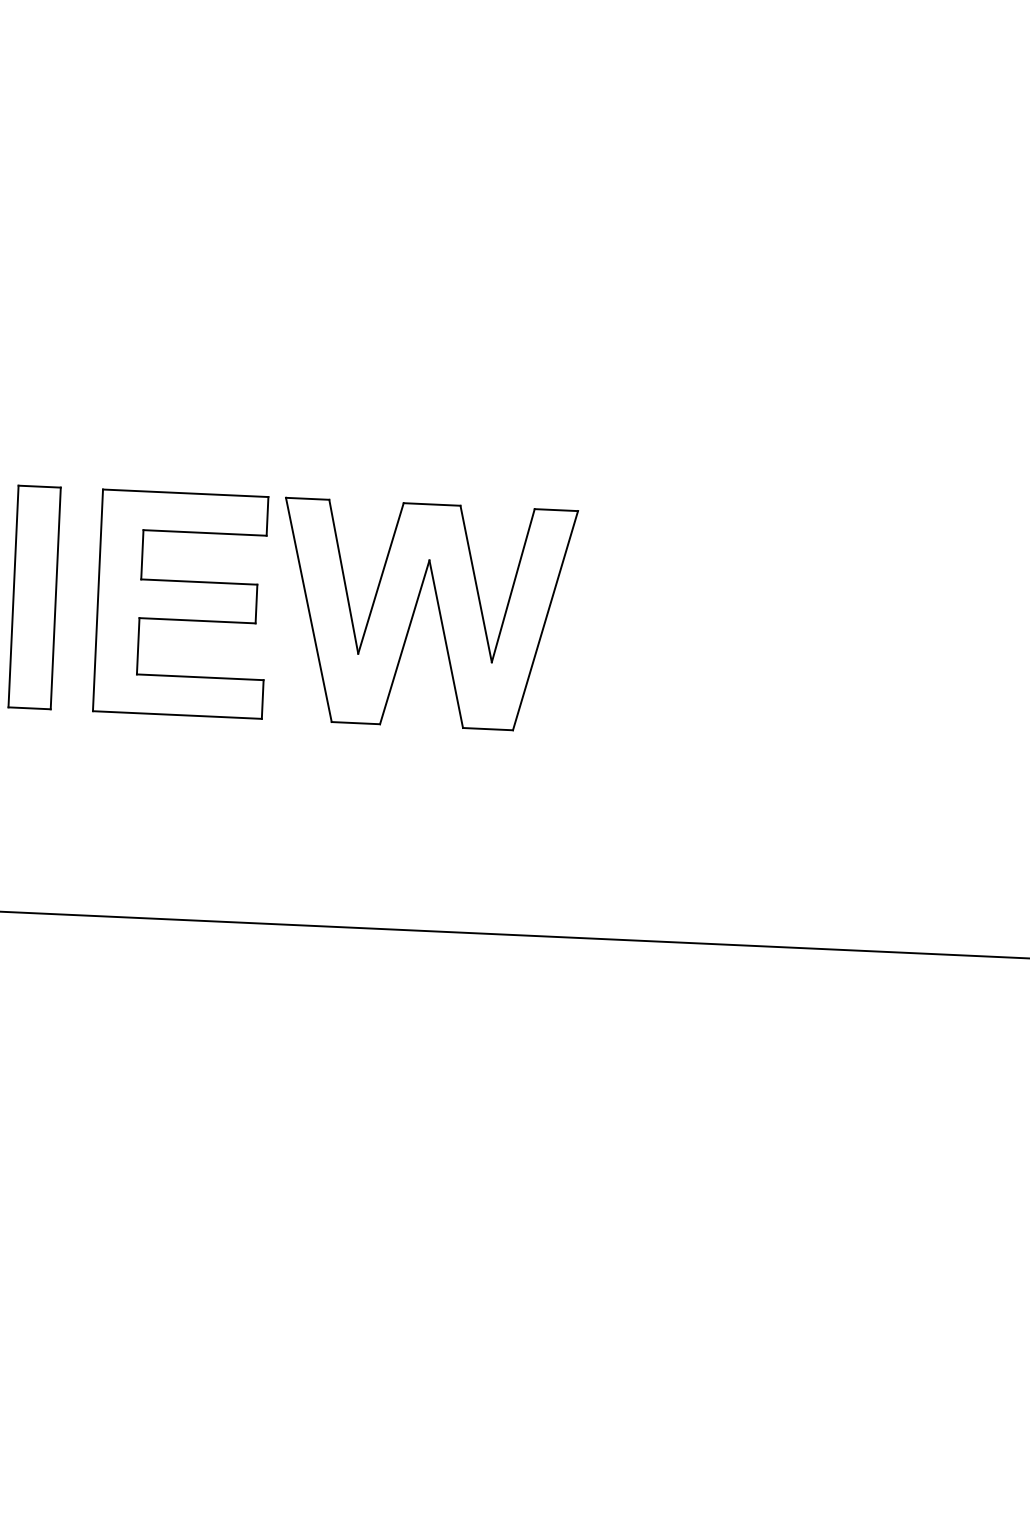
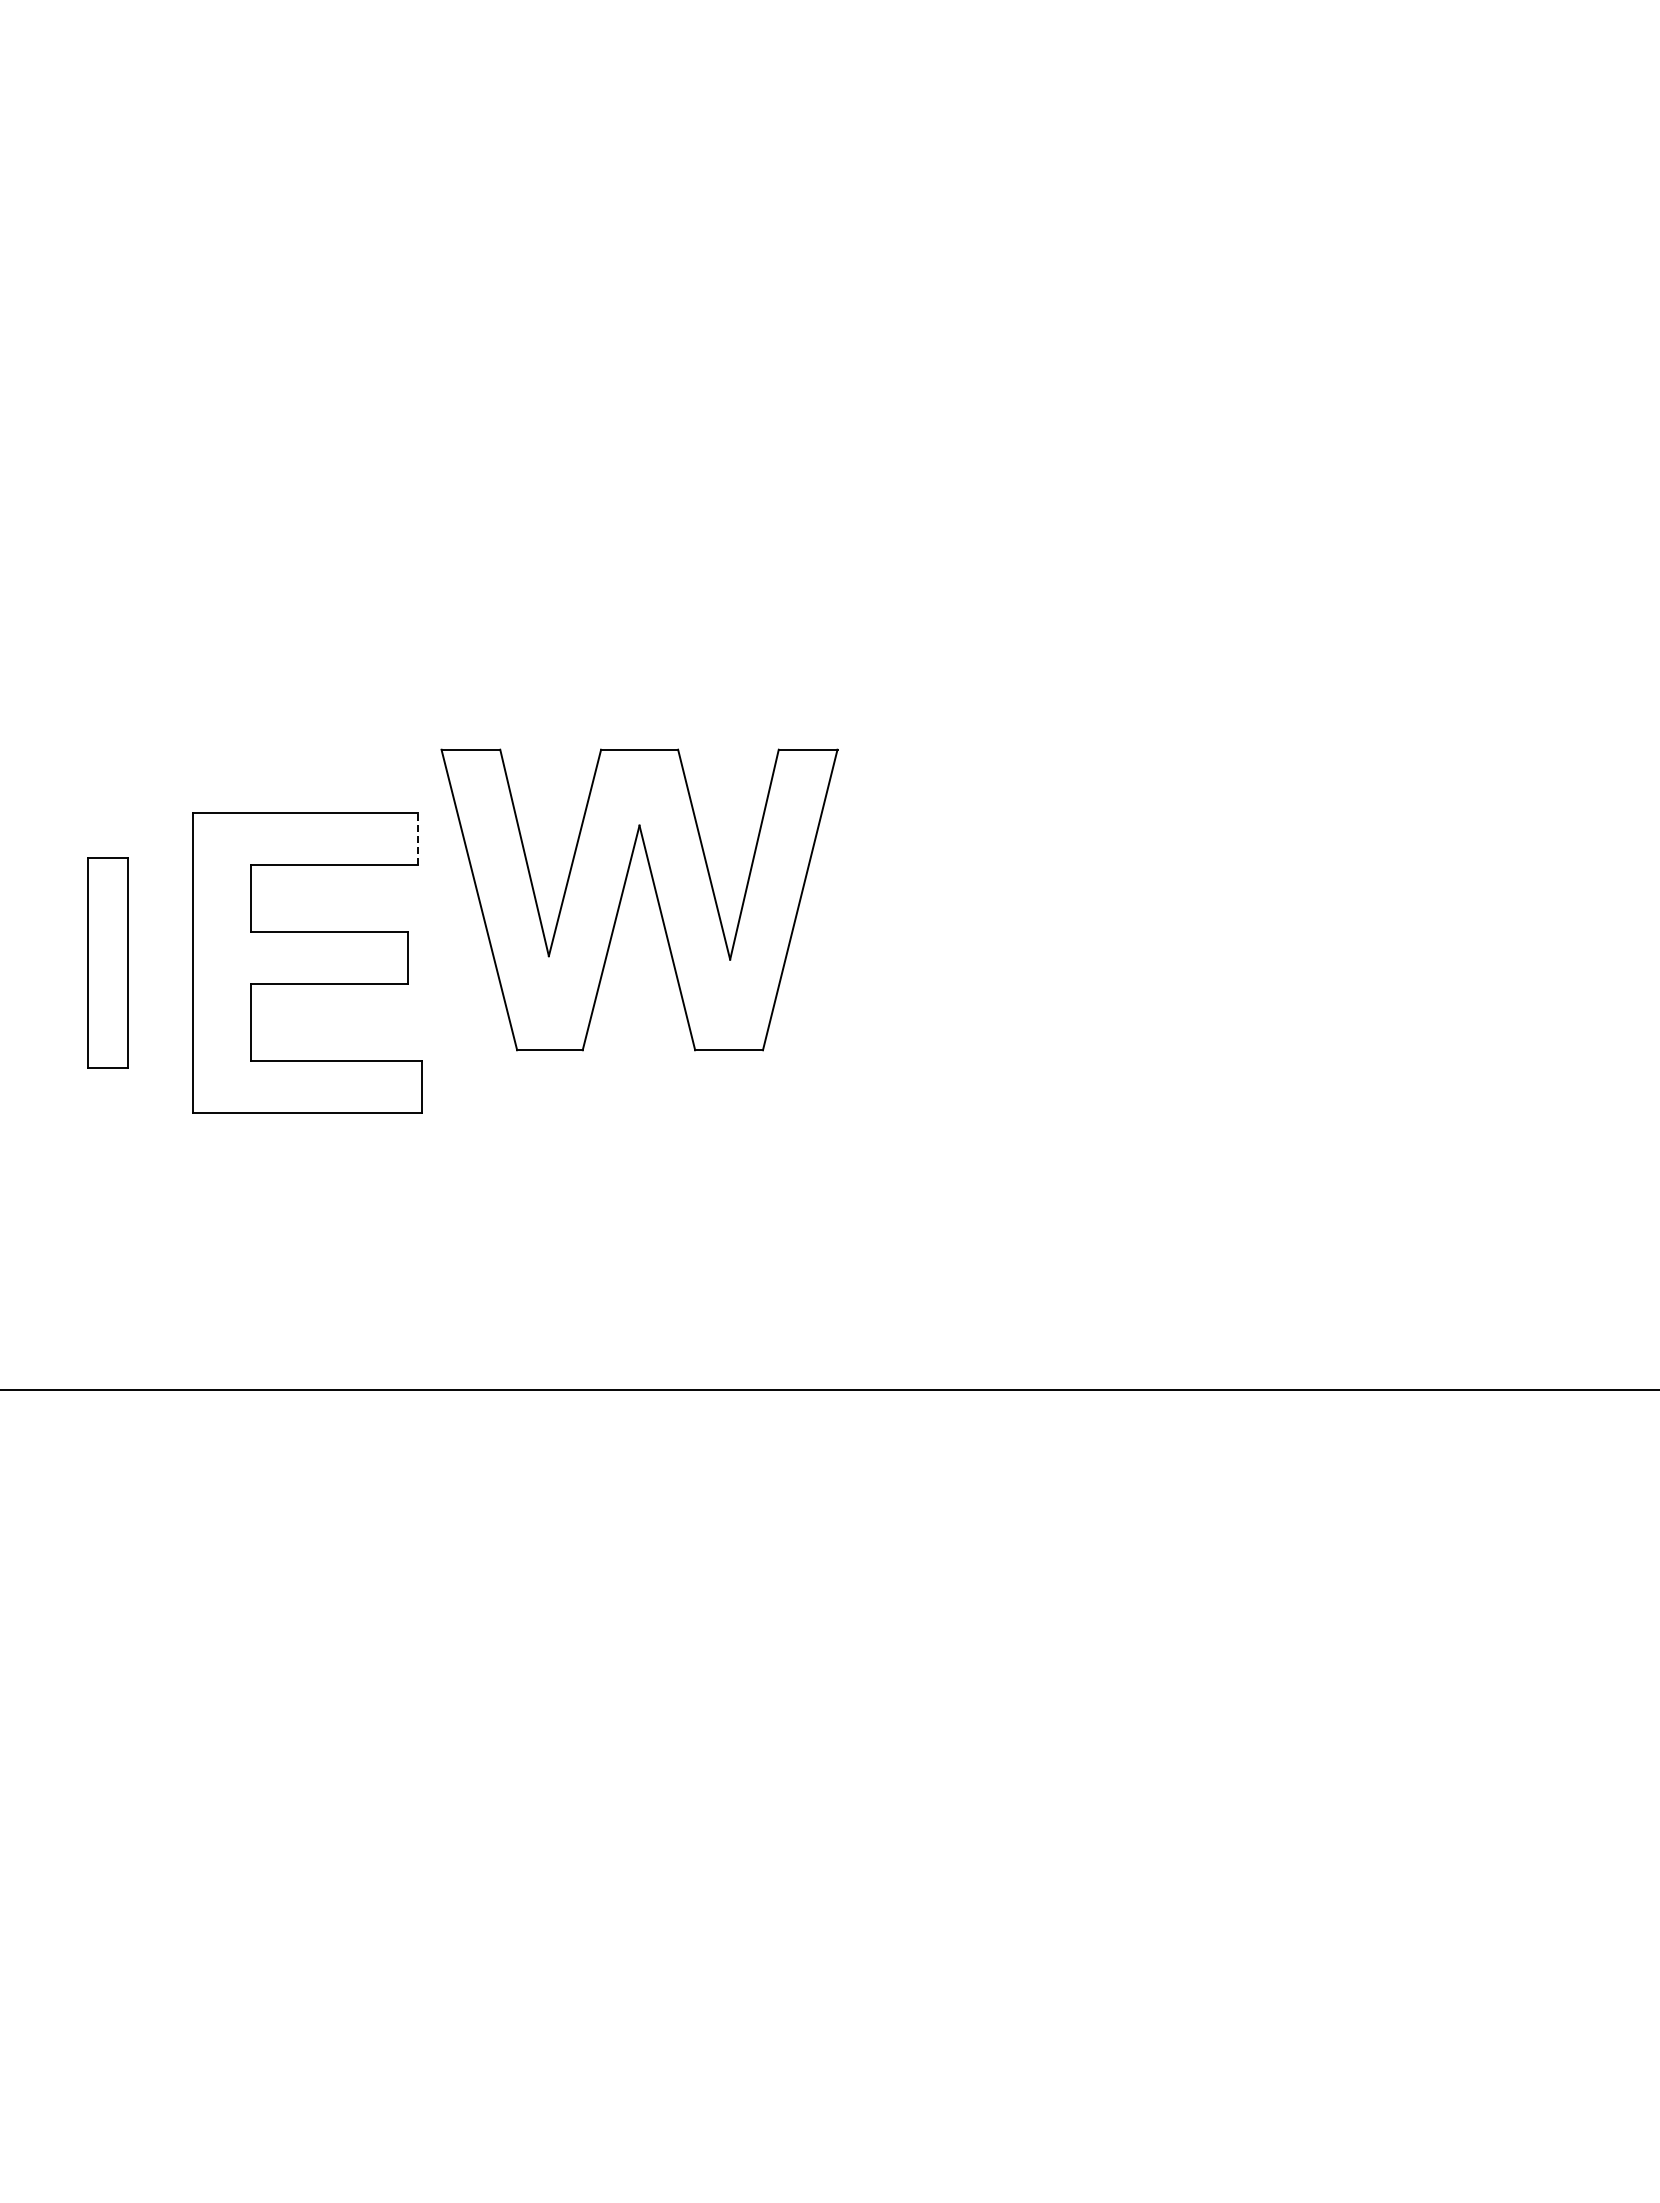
line: (267, 516) -> (417, 838), solid -> dashed
part: (34, 597) -> (107, 962), size x0.7
part: (438, 612) -> (655, 895), moved

